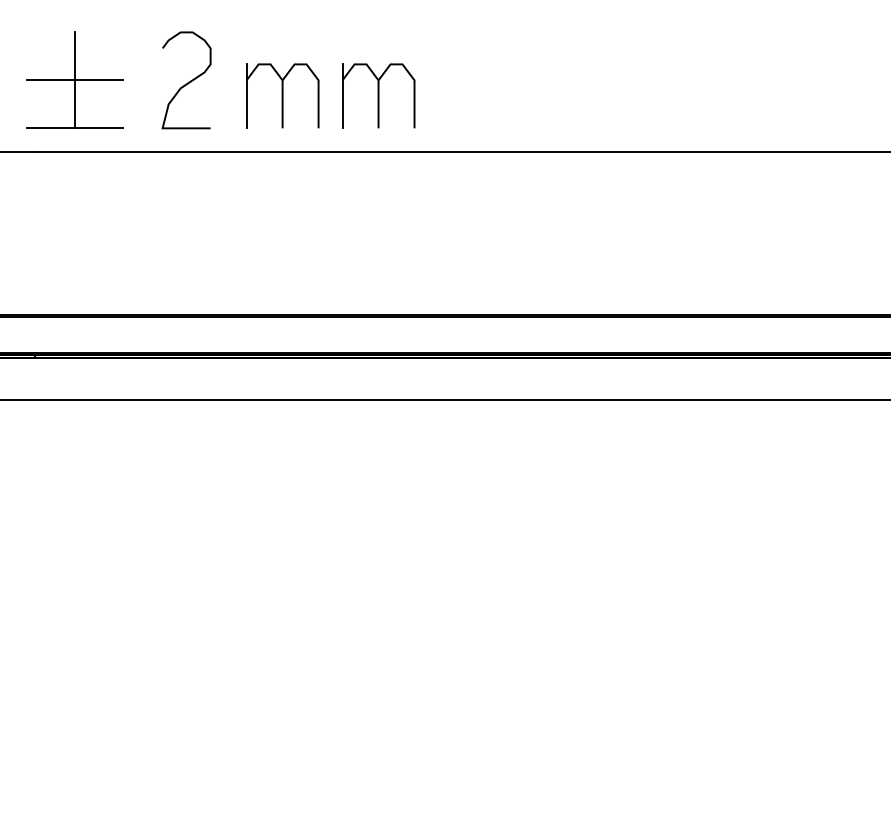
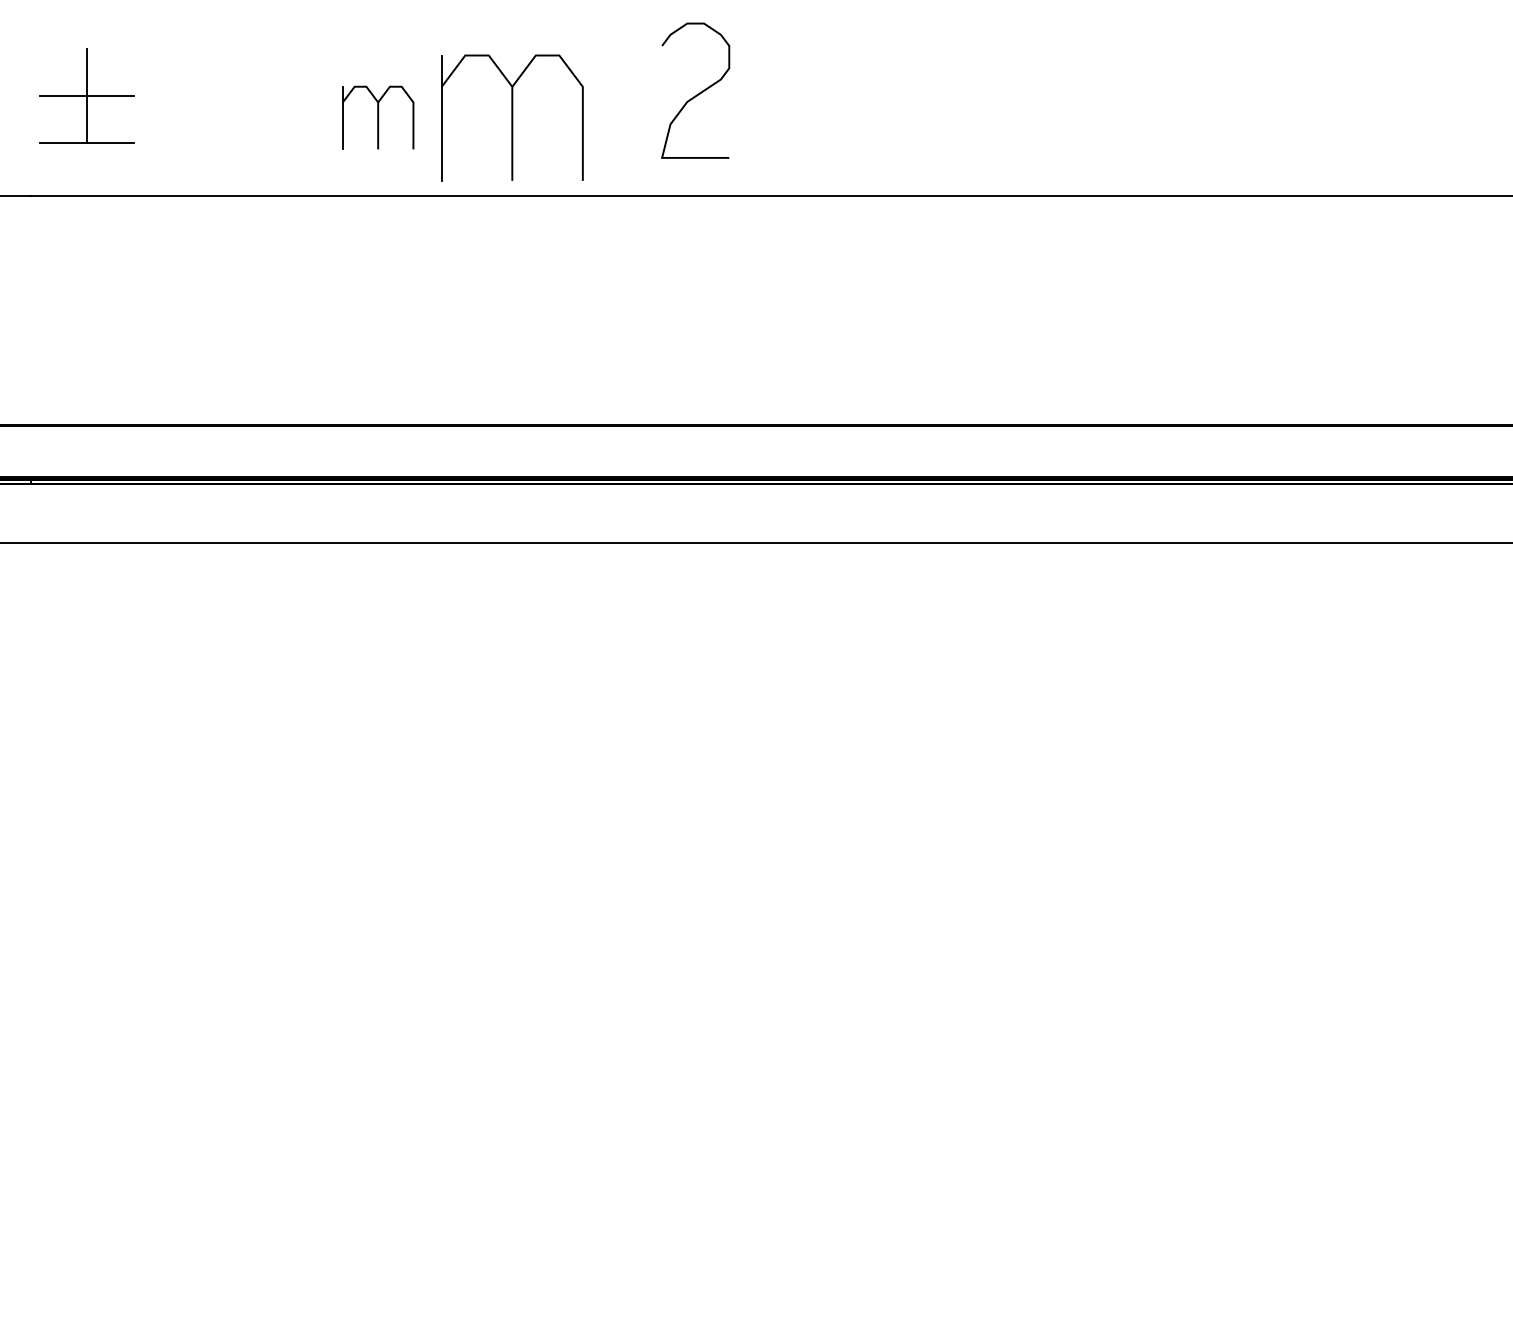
part: (74, 80) -> (86, 95), size x0.7
curve: (187, 83) -> (696, 94), moved
part: (282, 95) -> (378, 117), size x0.7
part: (378, 95) -> (512, 117), size x1.4

